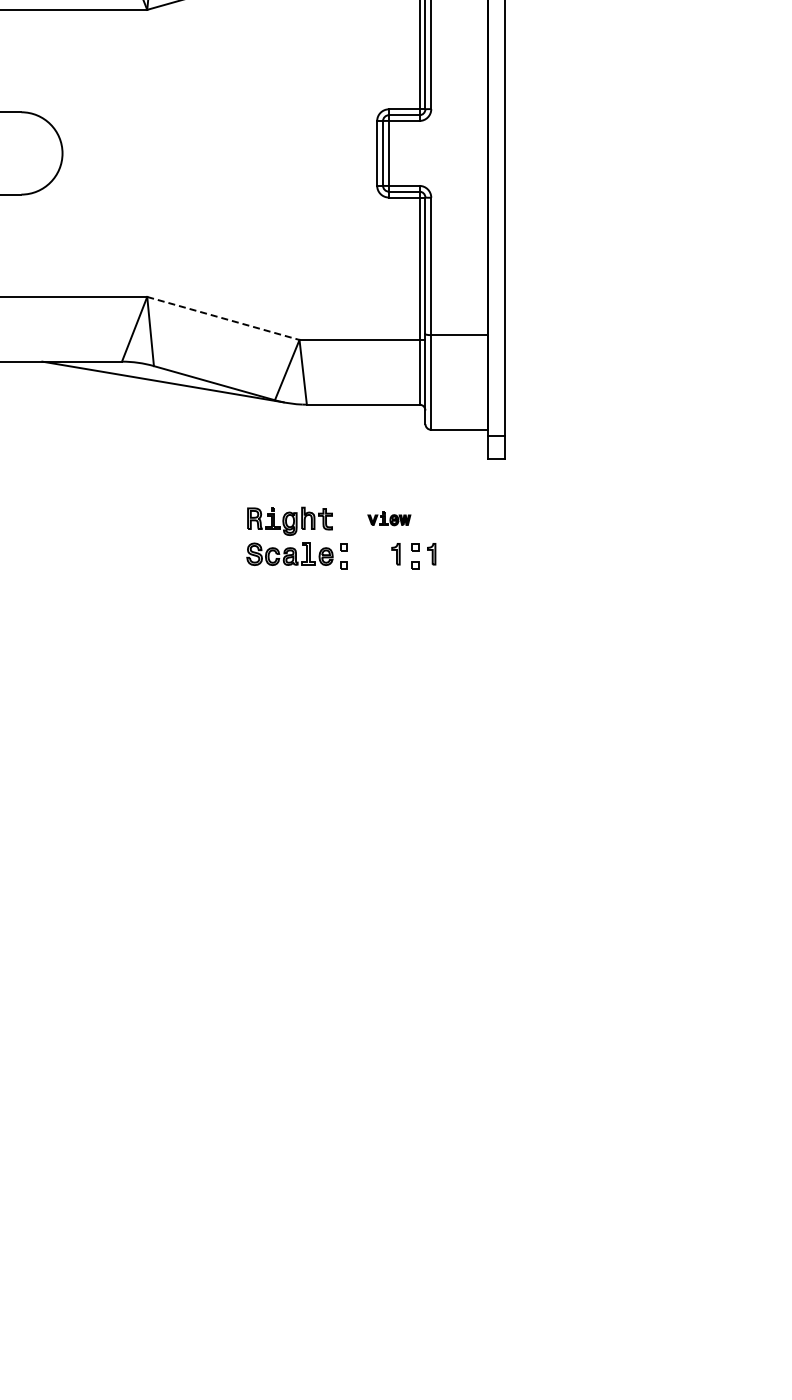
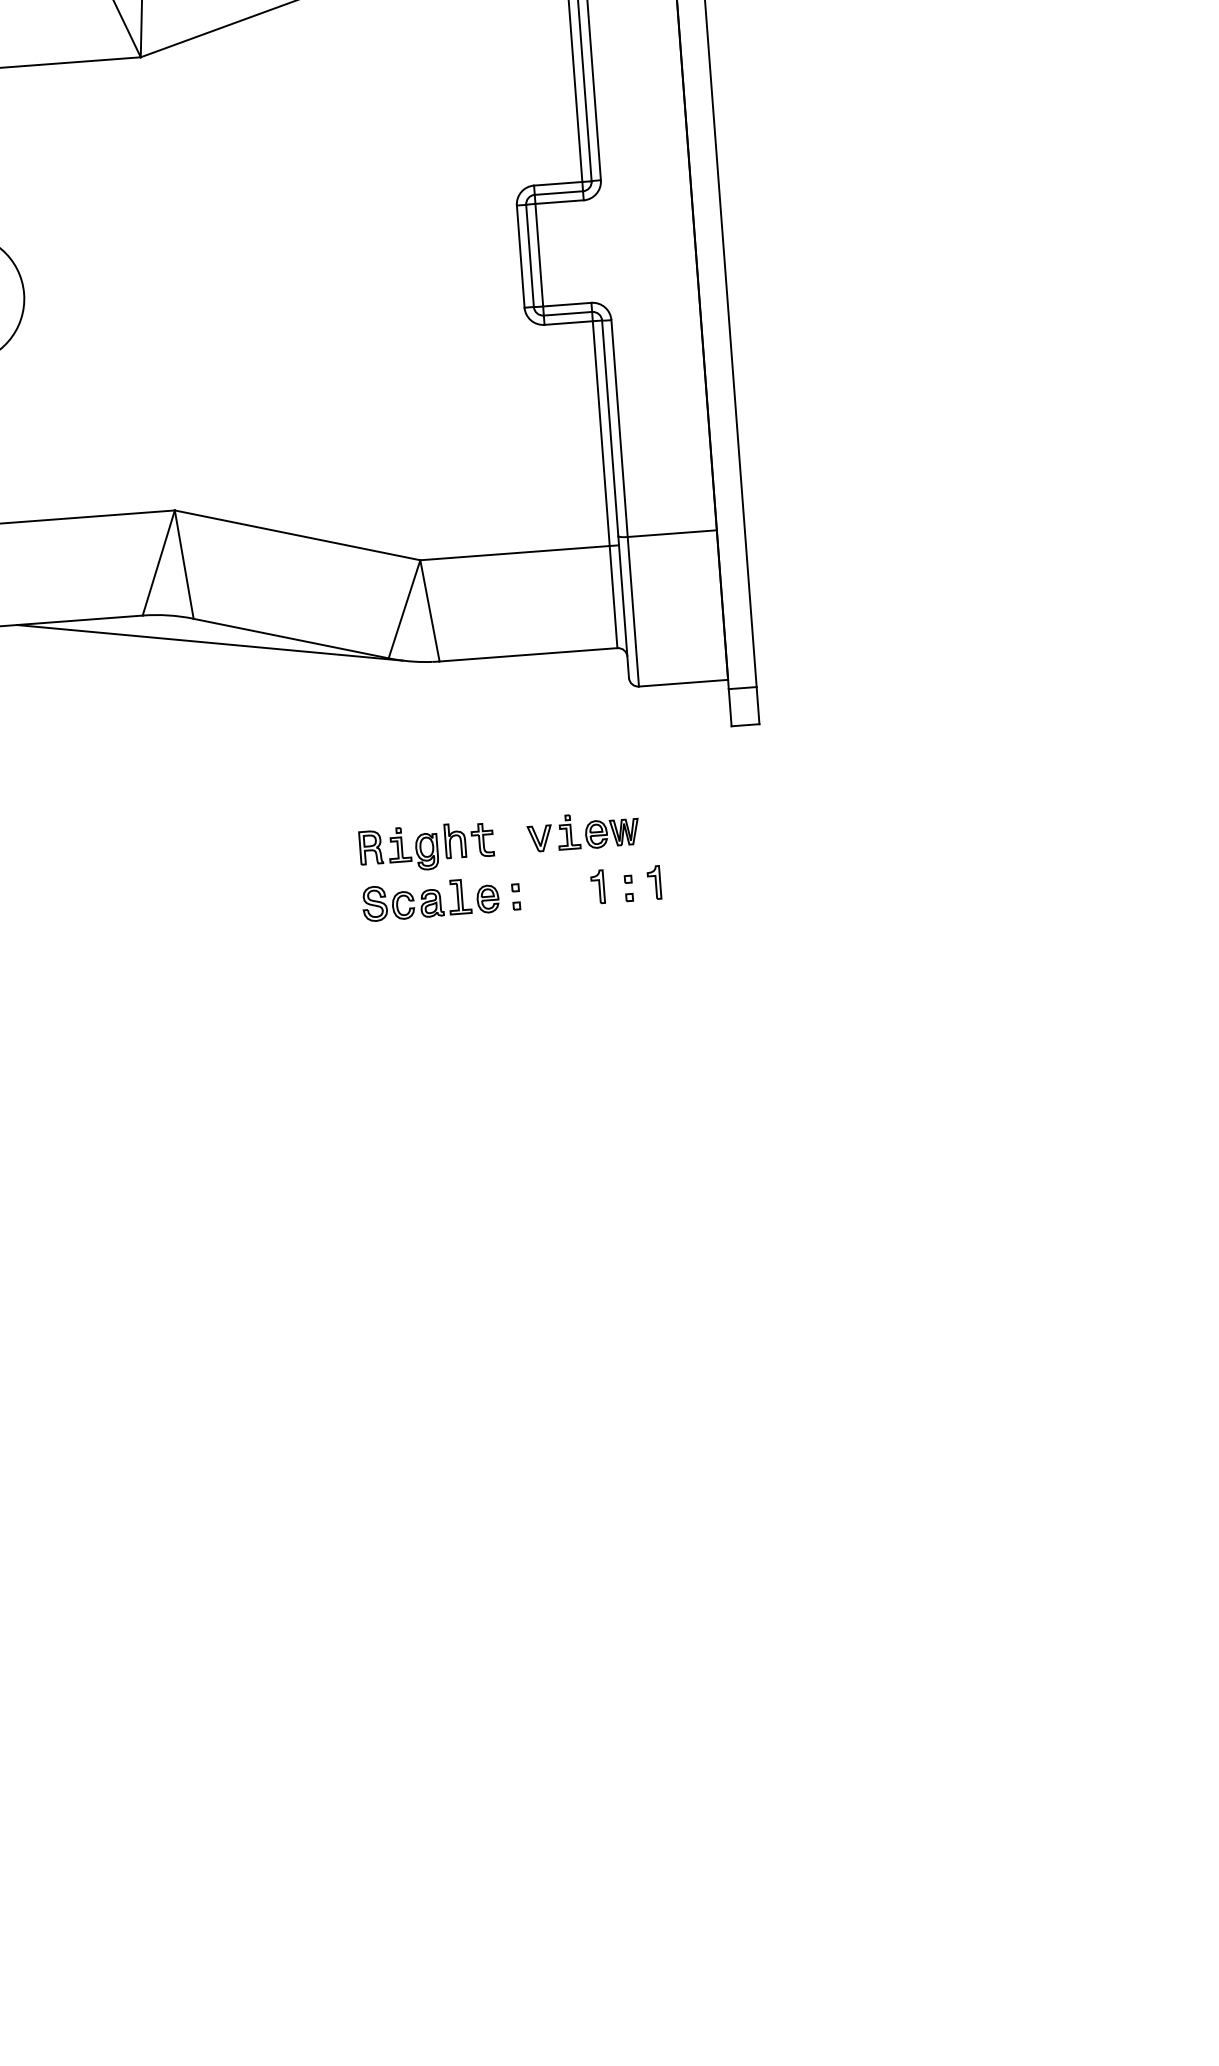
line: (223, 318) -> (297, 535), dashed -> solid
part: (389, 518) -> (583, 831), size x1.67
part: (343, 556) -> (515, 896), size x0.62
part: (414, 556) -> (627, 888), size x0.62

